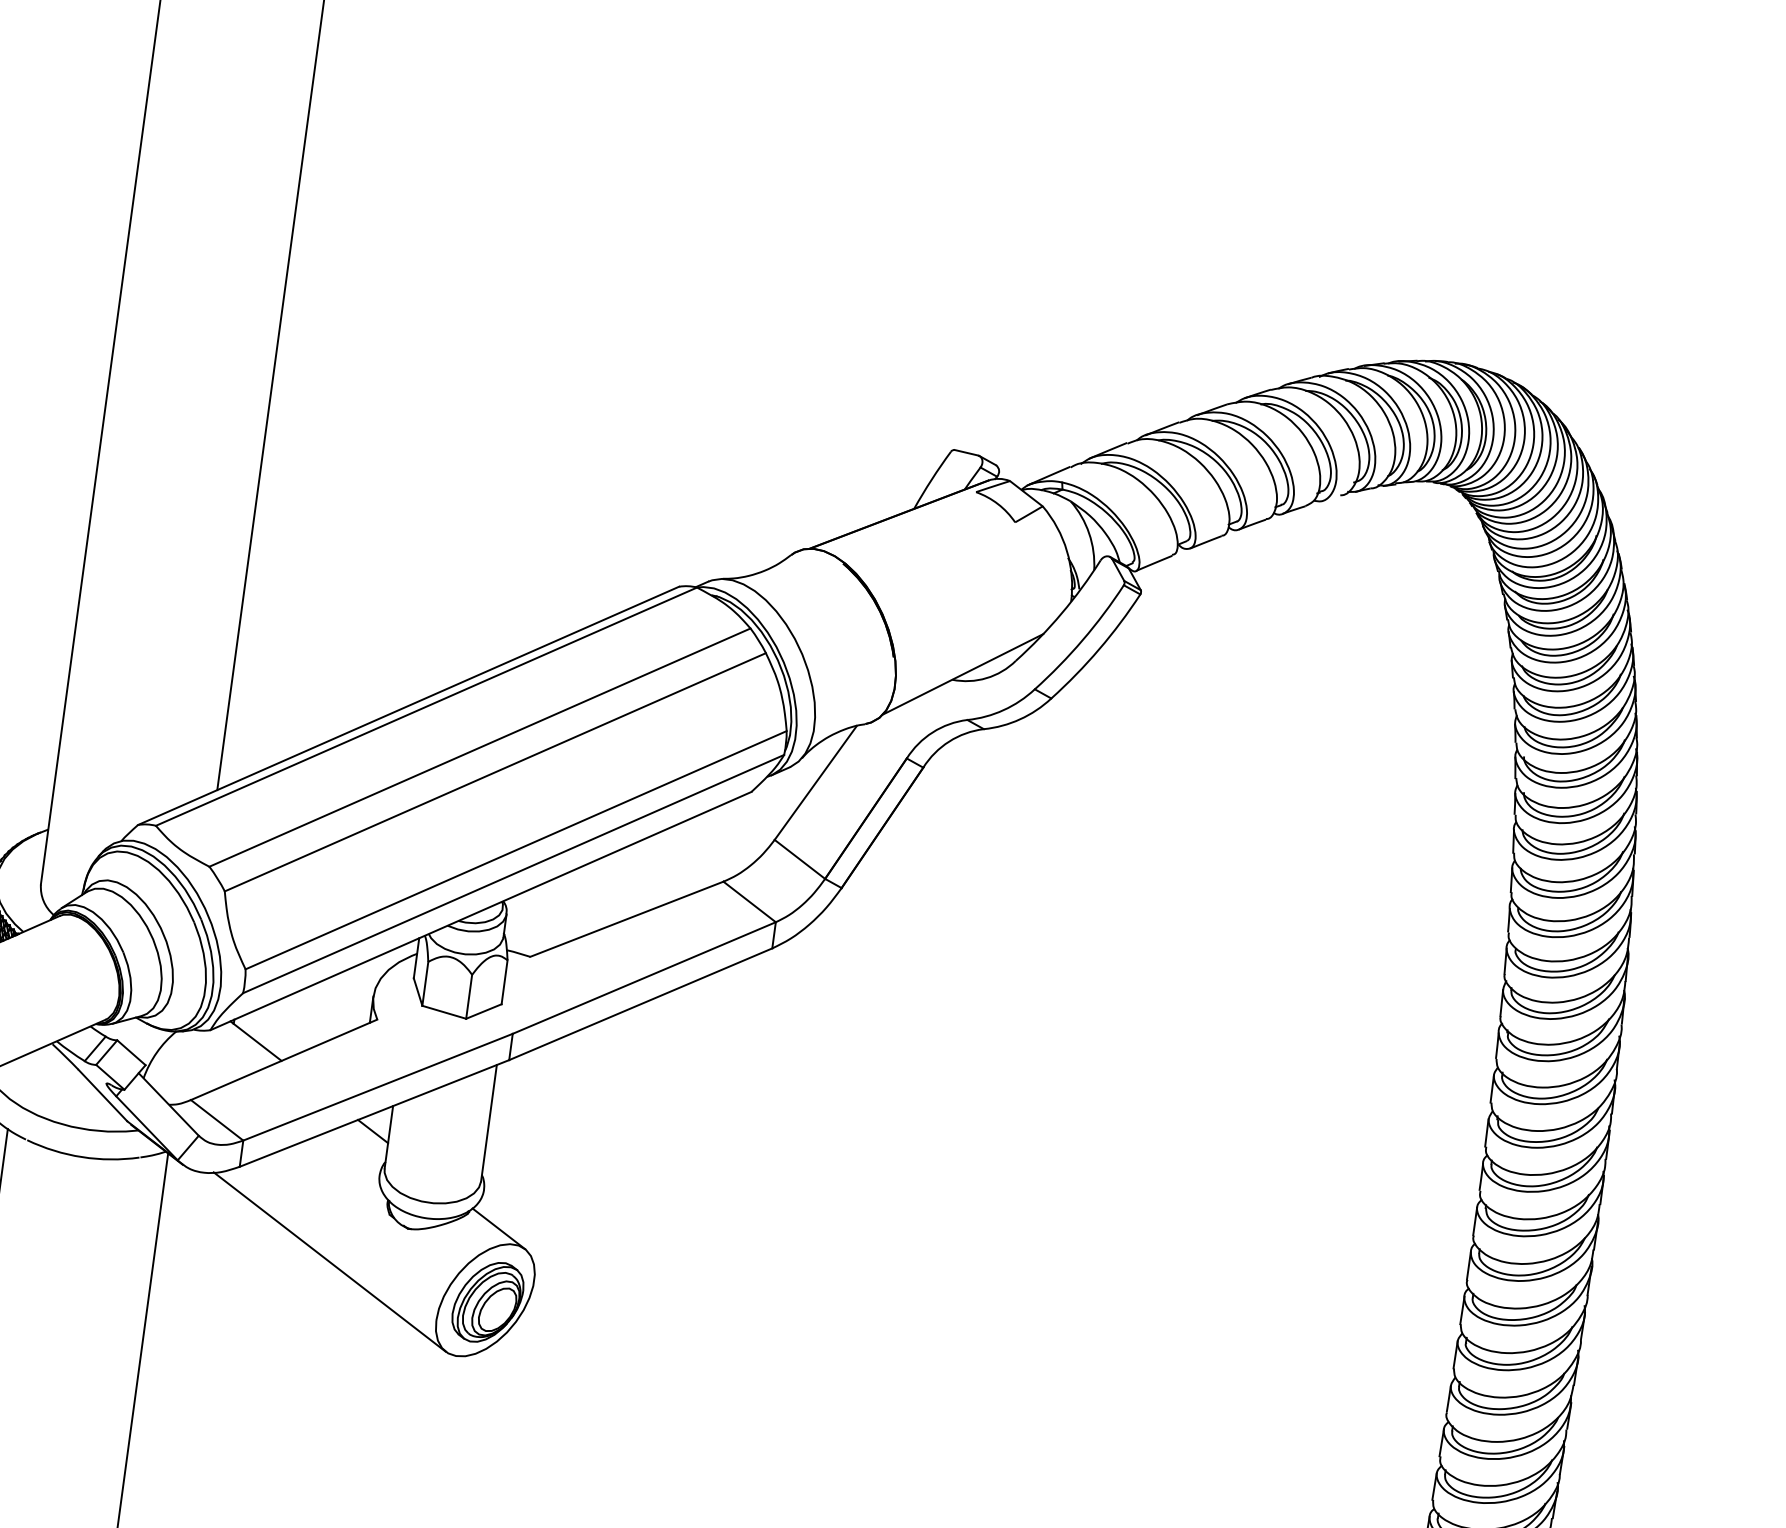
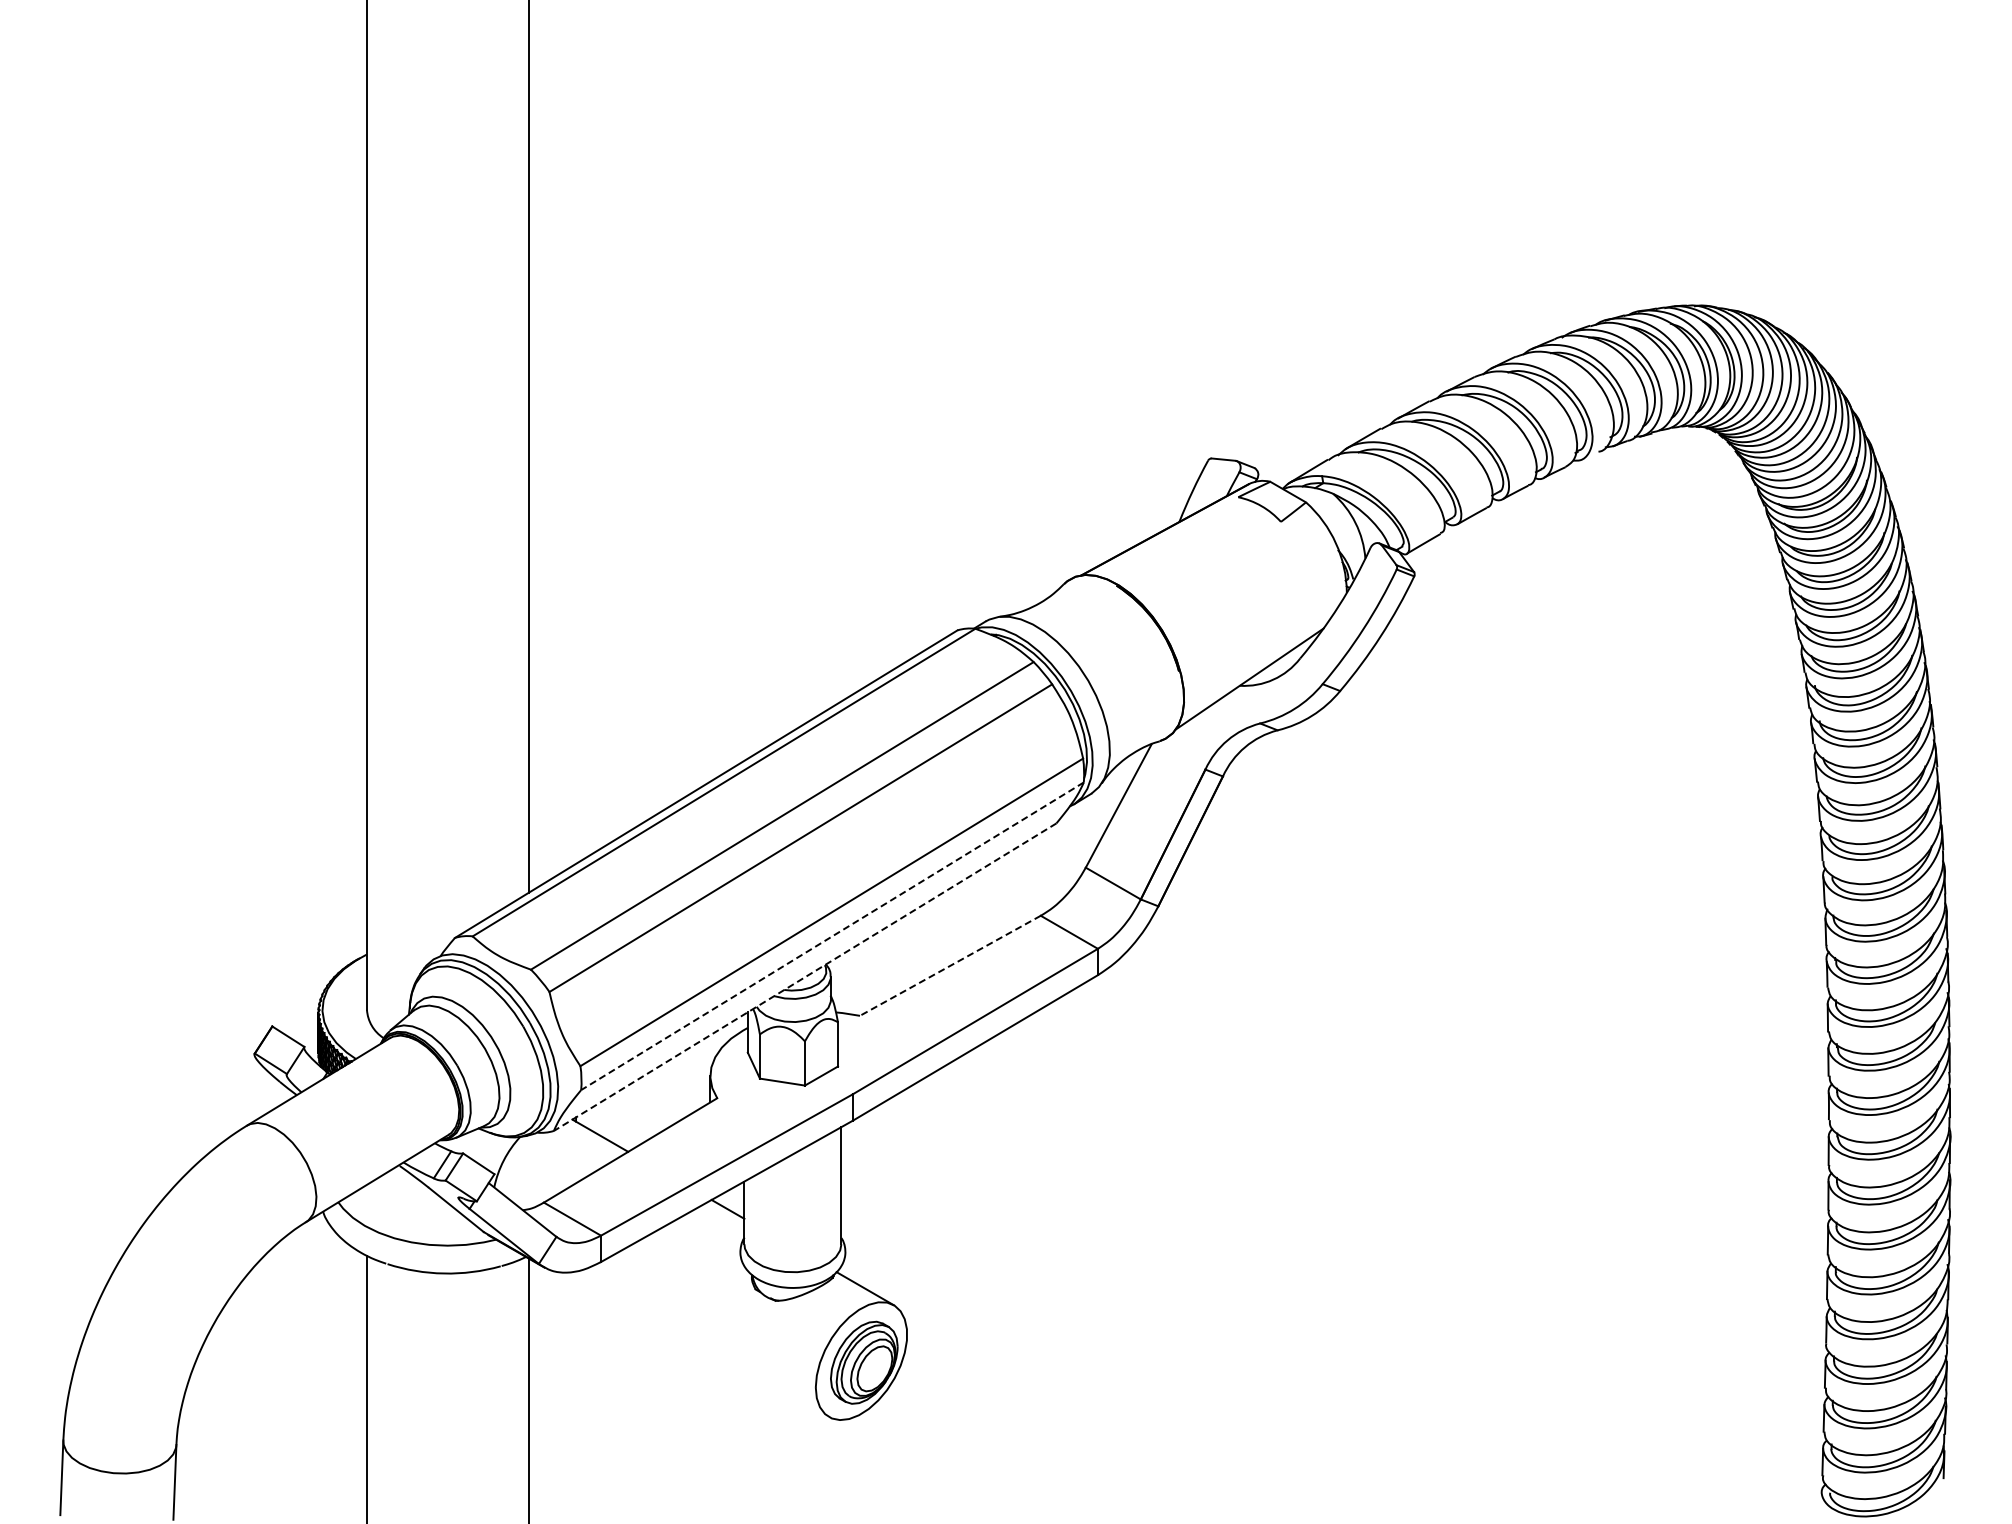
line: (513, 874) -> (832, 936), solid -> dashed
line: (481, 911) -> (805, 977), solid -> dashed
line: (625, 919) -> (949, 966), solid -> dashed
line: (329, 1261) -> (702, 1343), removed

